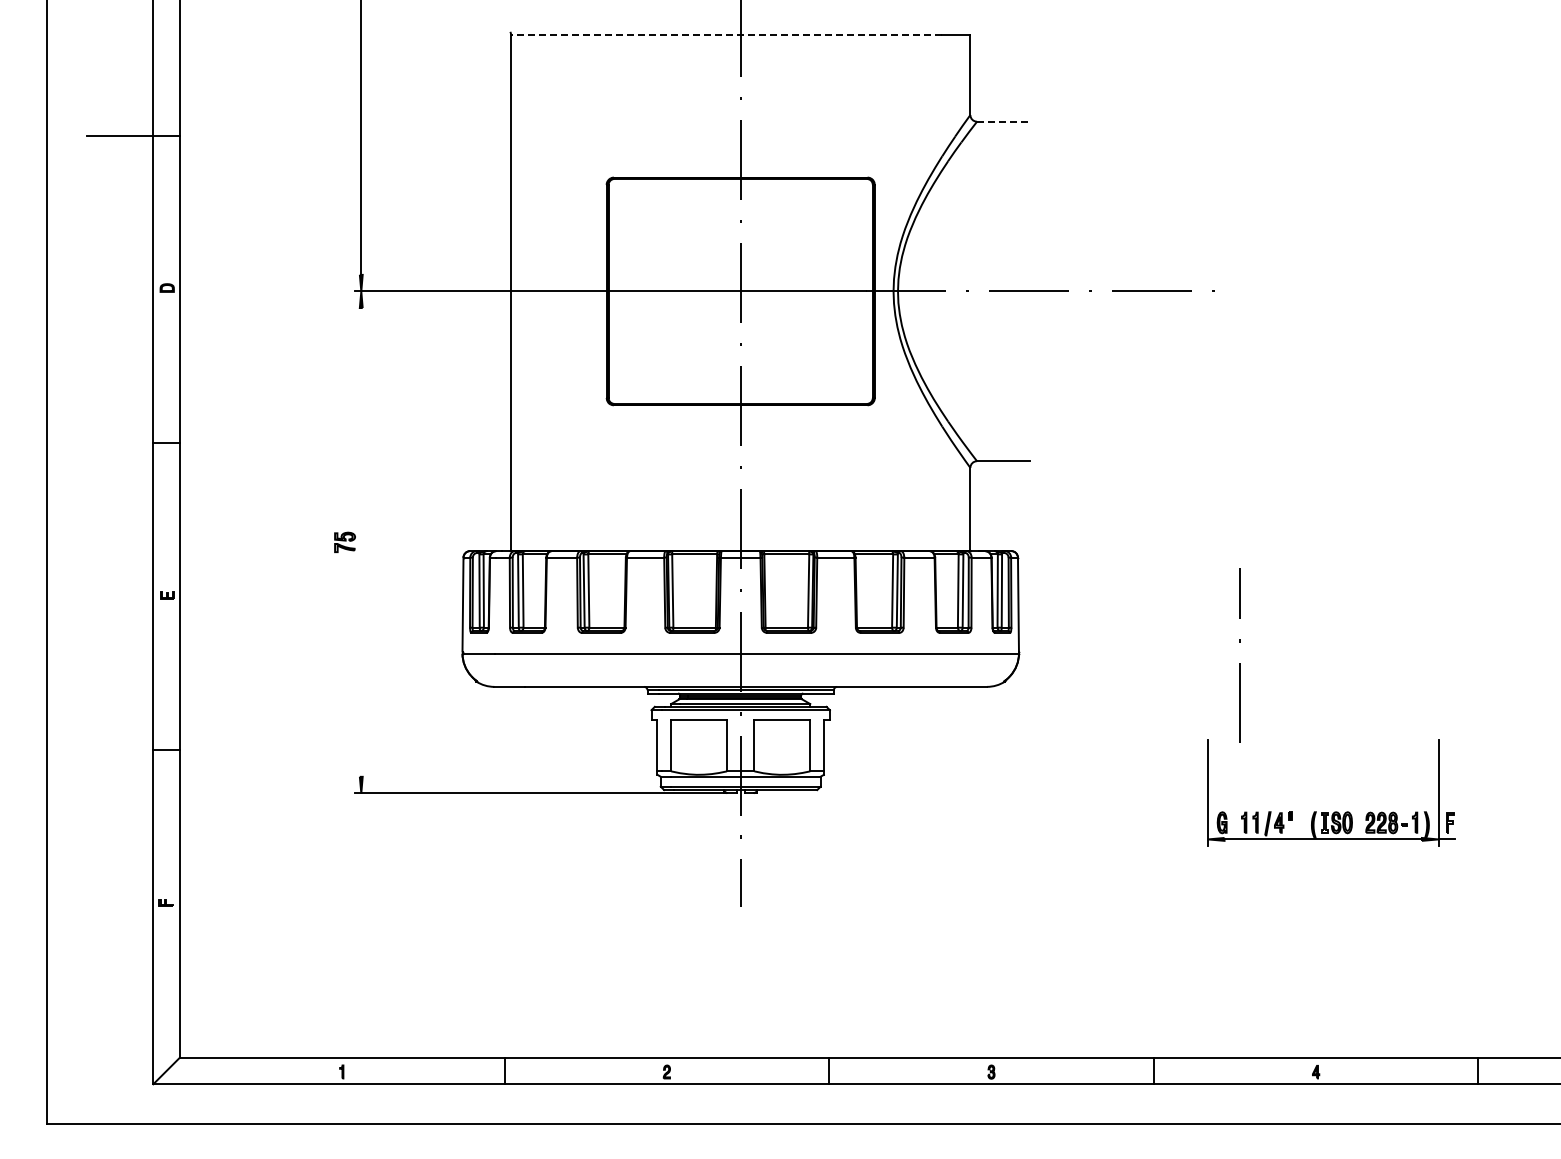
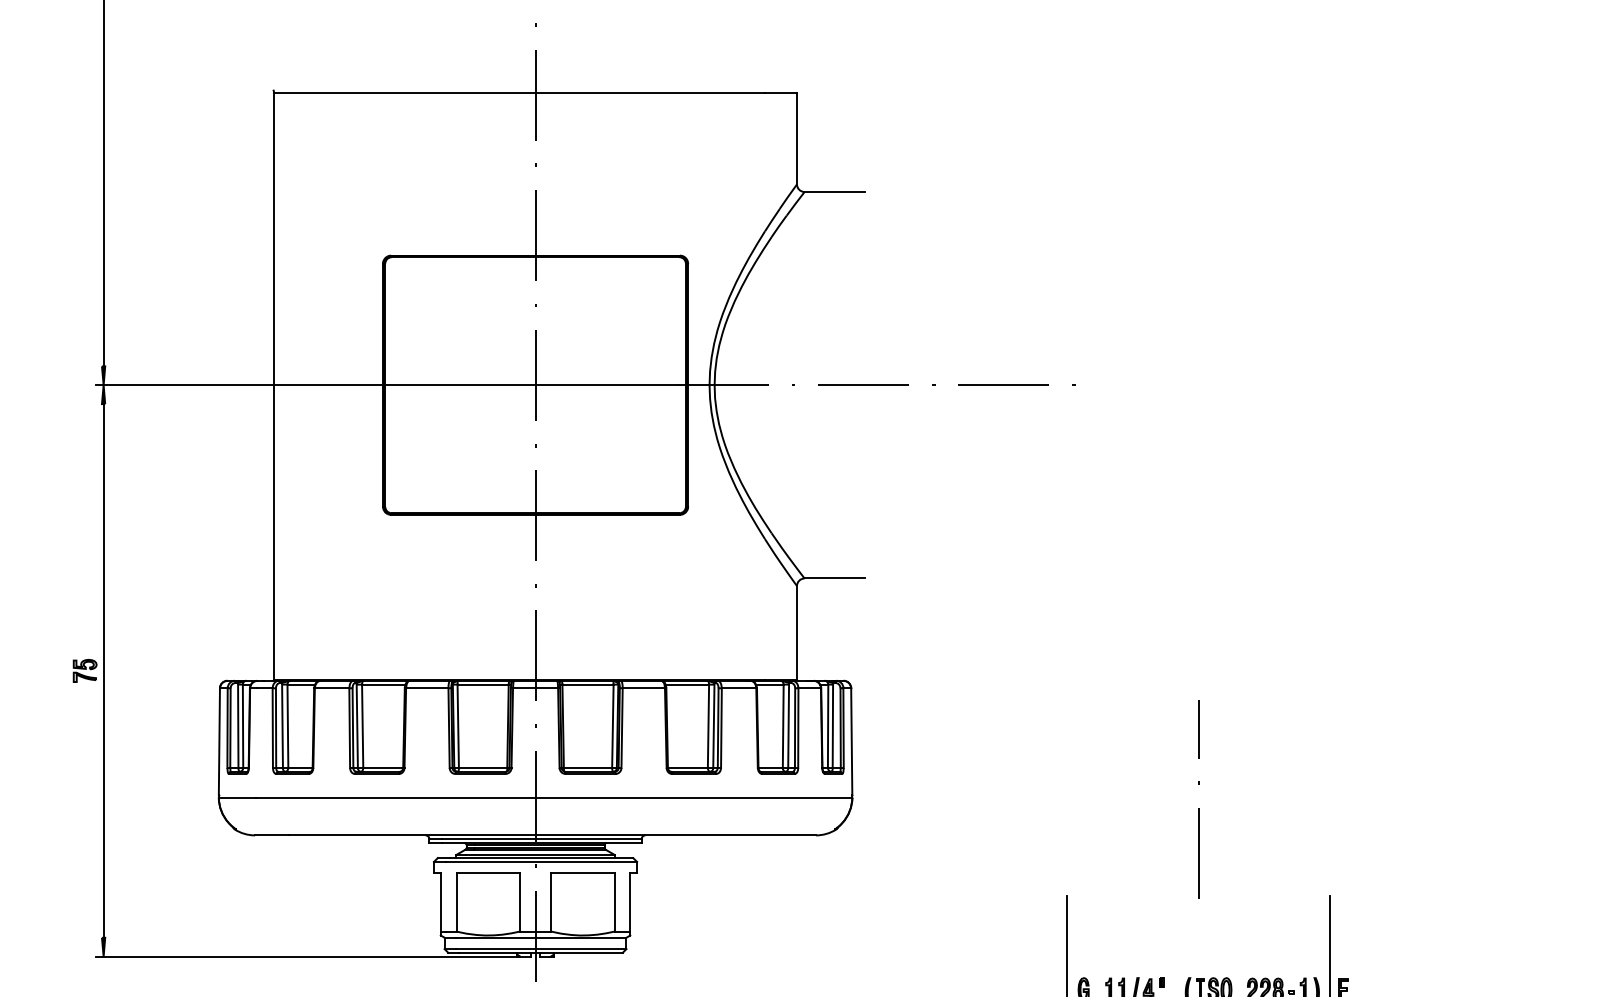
line: (726, 34) -> (519, 92), dashed -> solid
line: (1003, 121) -> (834, 191), dashed -> solid
line: (361, 542) -> (103, 671), added
line: (1239, 663) -> (1197, 808), moved

